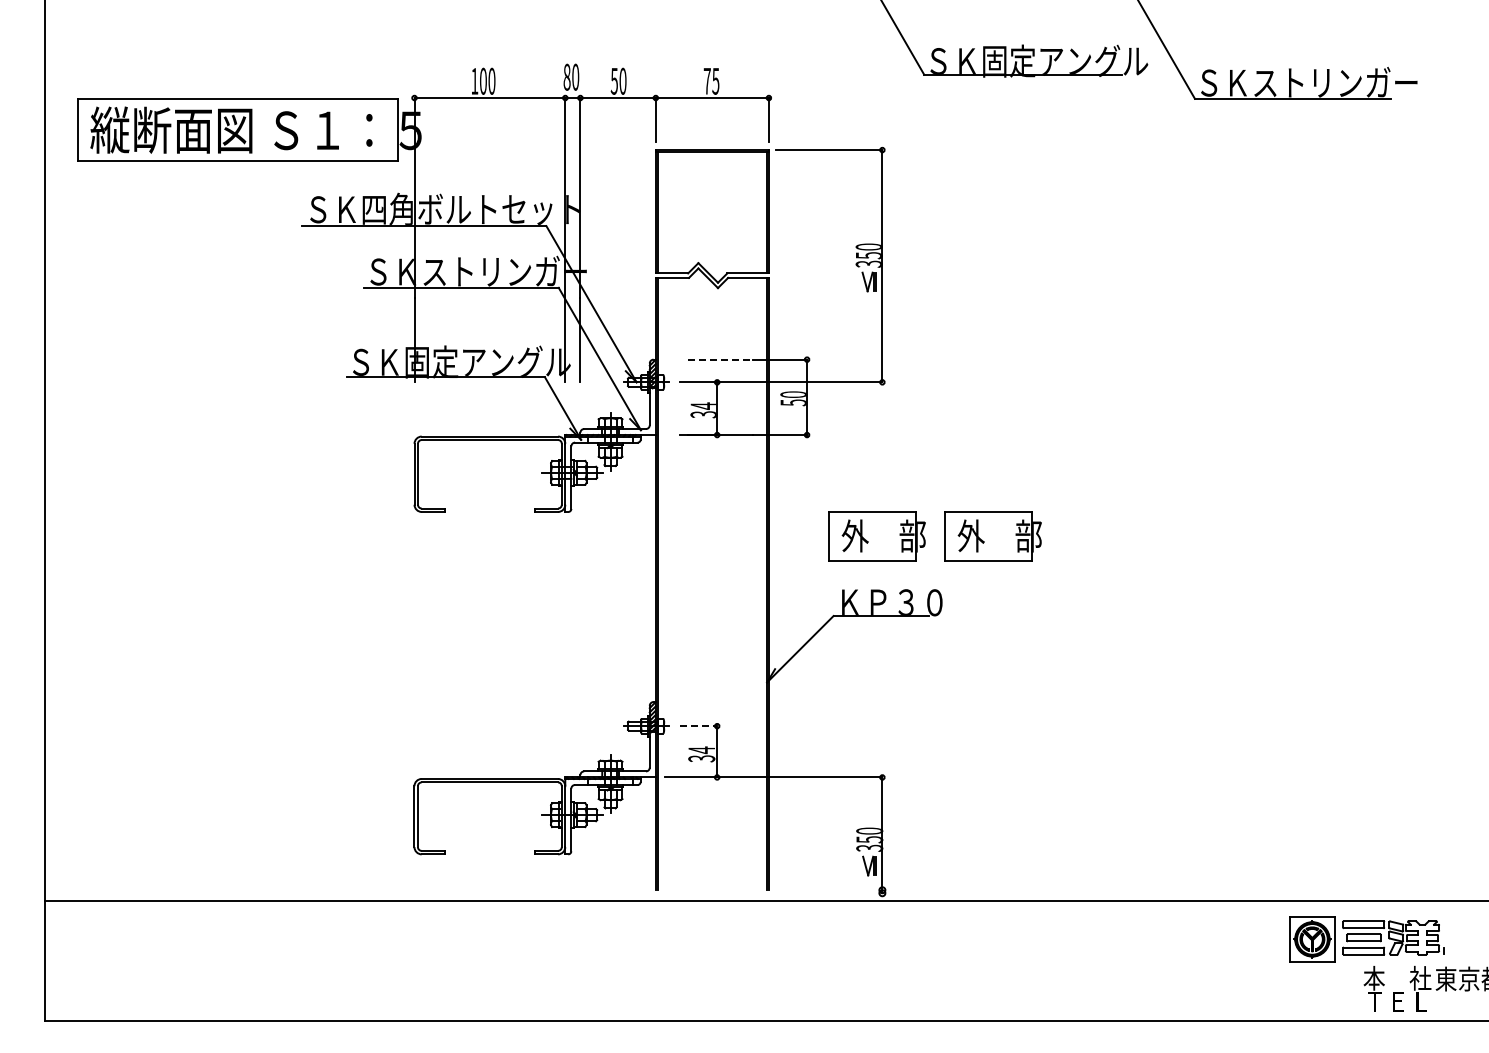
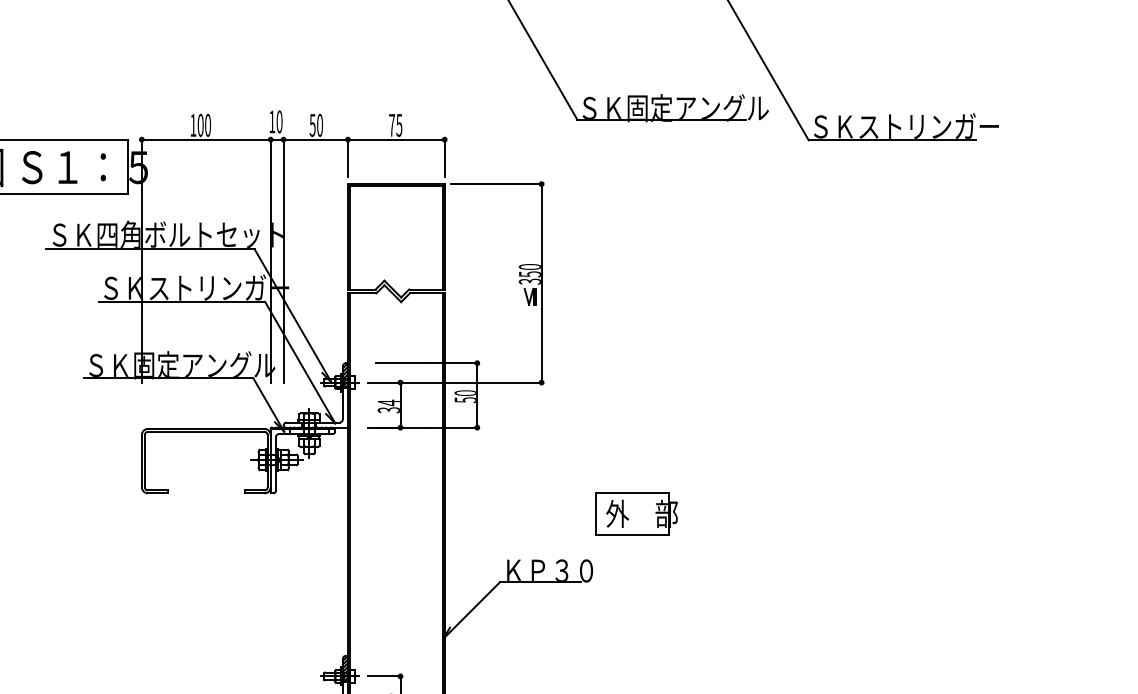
text: (566, 76) -> (271, 121), 80 -> 10
line: (721, 359) -> (404, 363), dashed -> solid
part: (876, 536) -> (536, 514), removed
line: (698, 726) -> (384, 676), dashed -> solid

